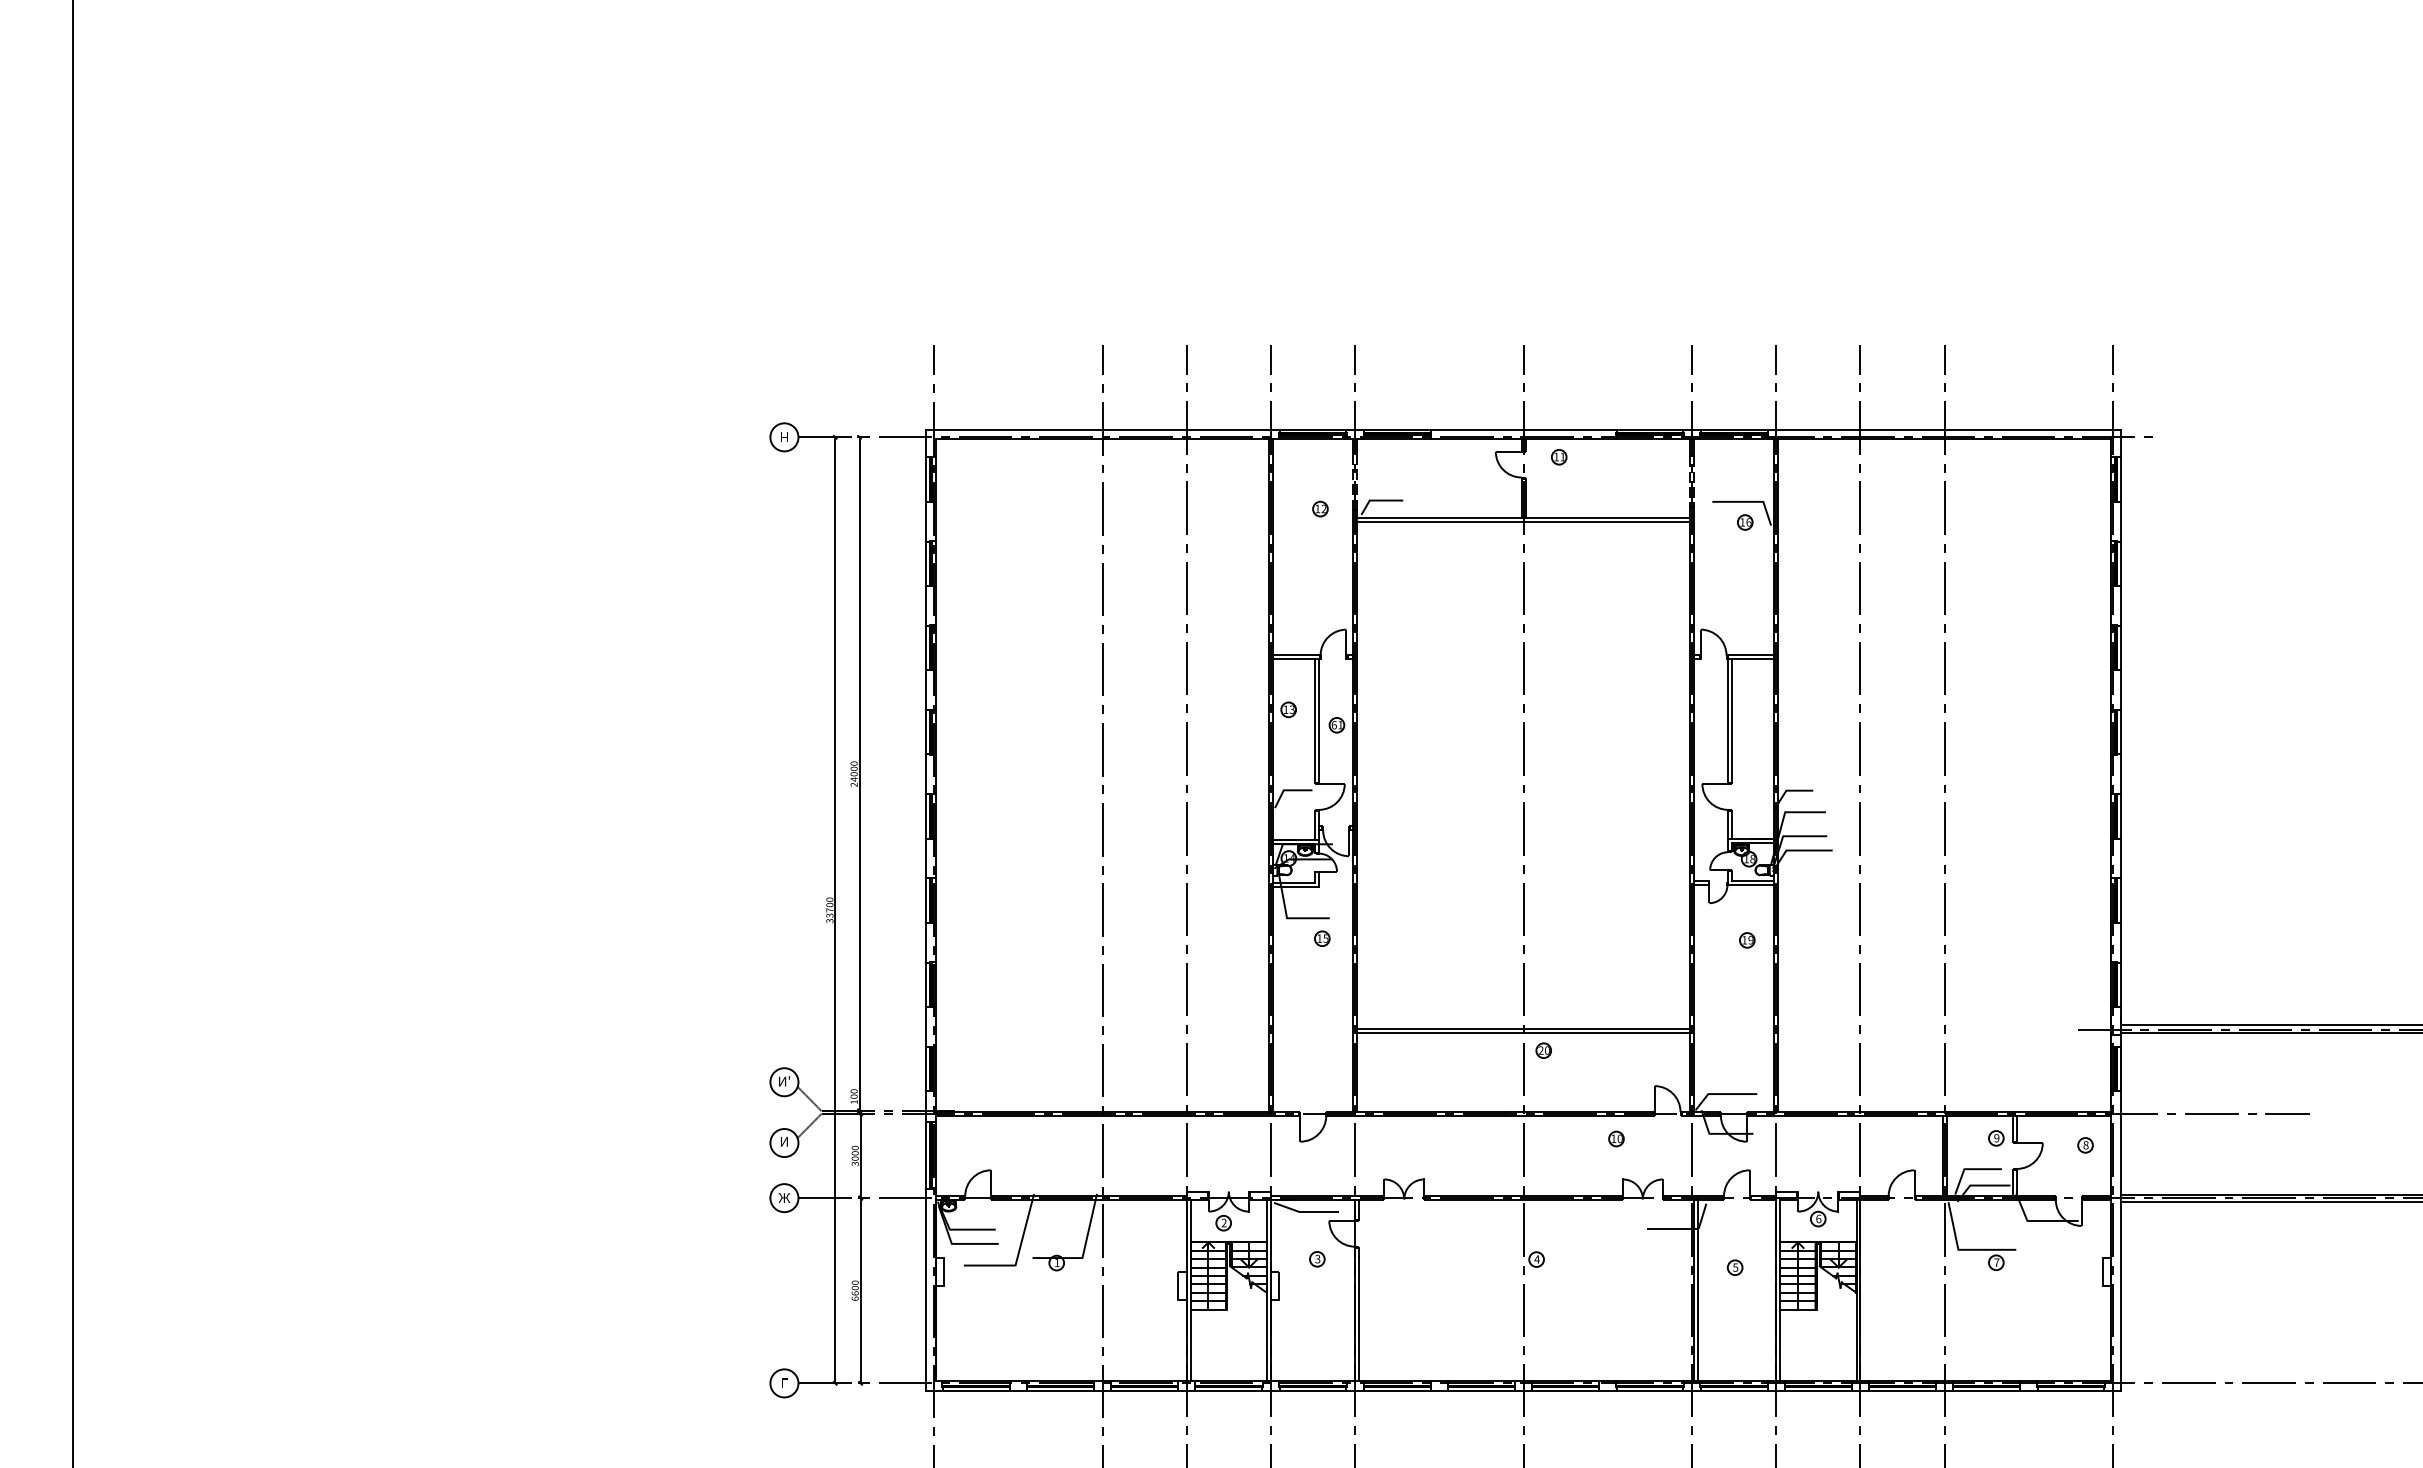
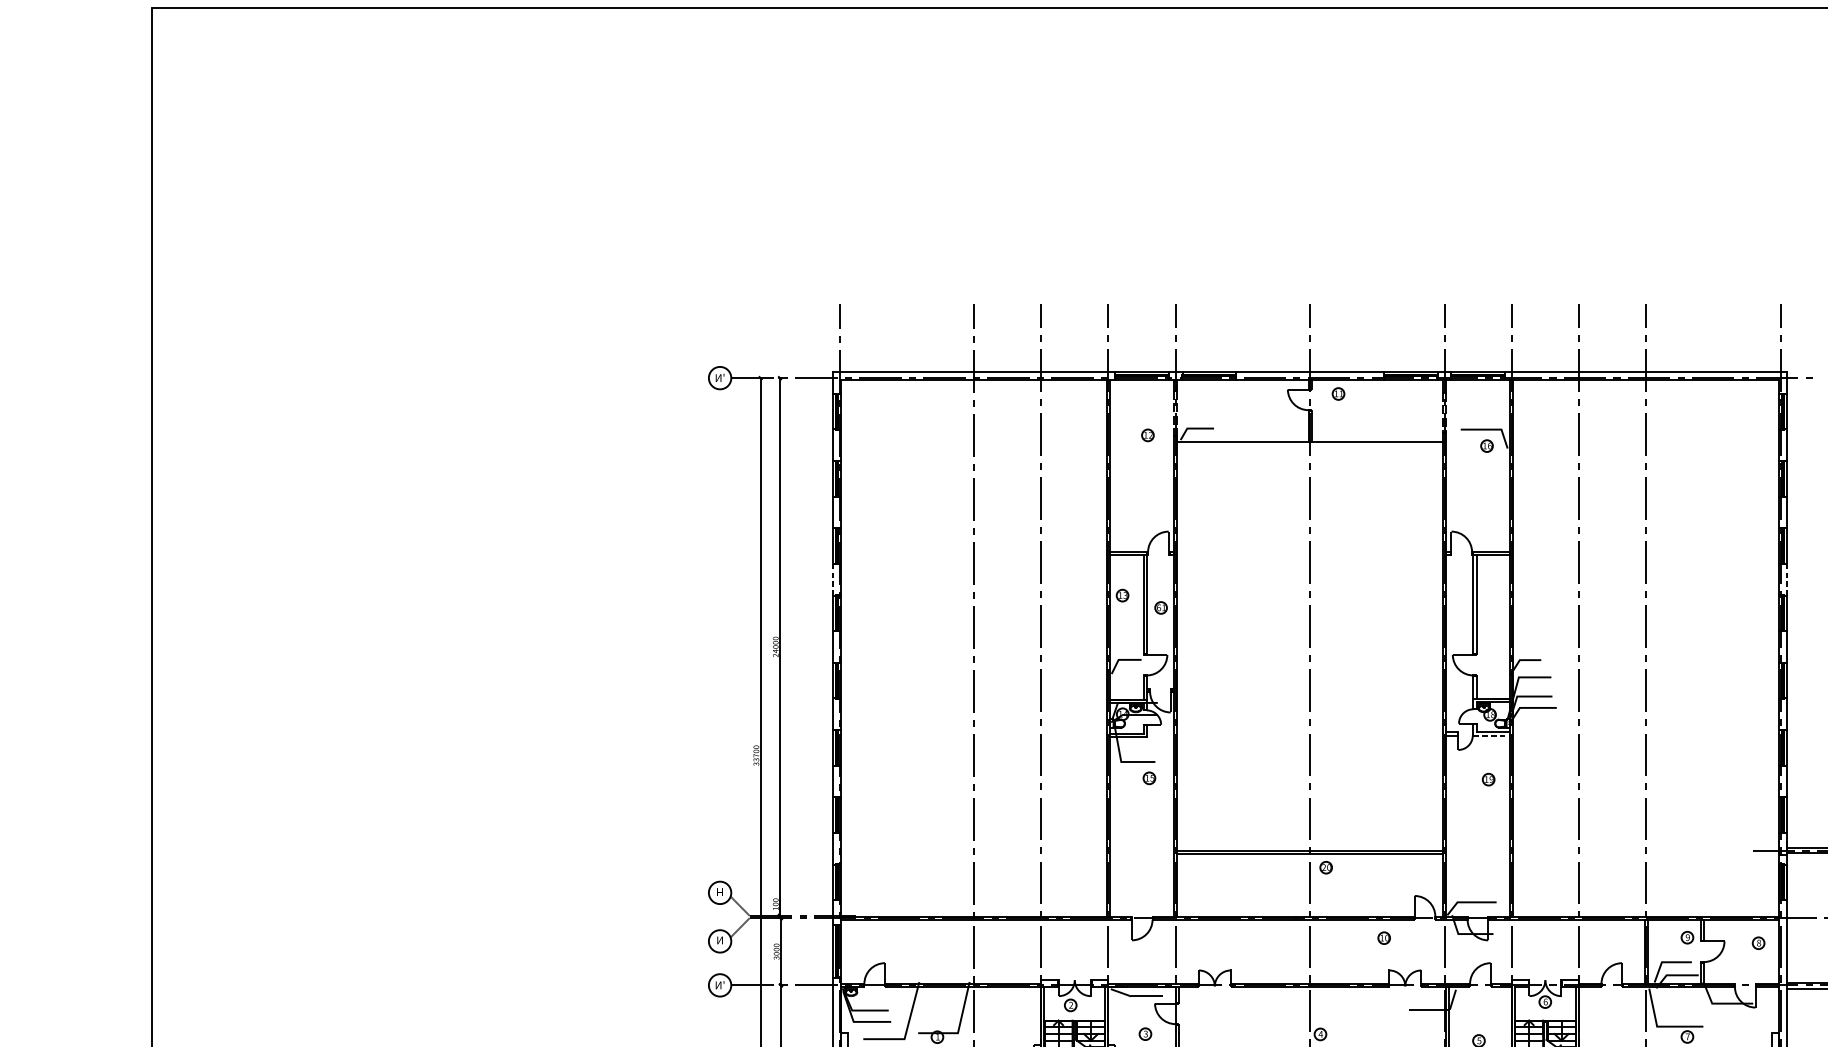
text: (784, 437) -> (720, 378), Н -> И'
line: (1523, 521) -> (1310, 445), removed
line: (926, 690) -> (833, 580), solid -> dashed
line: (2120, 690) -> (1786, 580), solid -> dashed
line: (1751, 885) -> (1492, 735), solid -> dashed
text: (784, 1081) -> (720, 892), И' -> Н
text: (784, 1197) -> (720, 984), Ж -> И'

